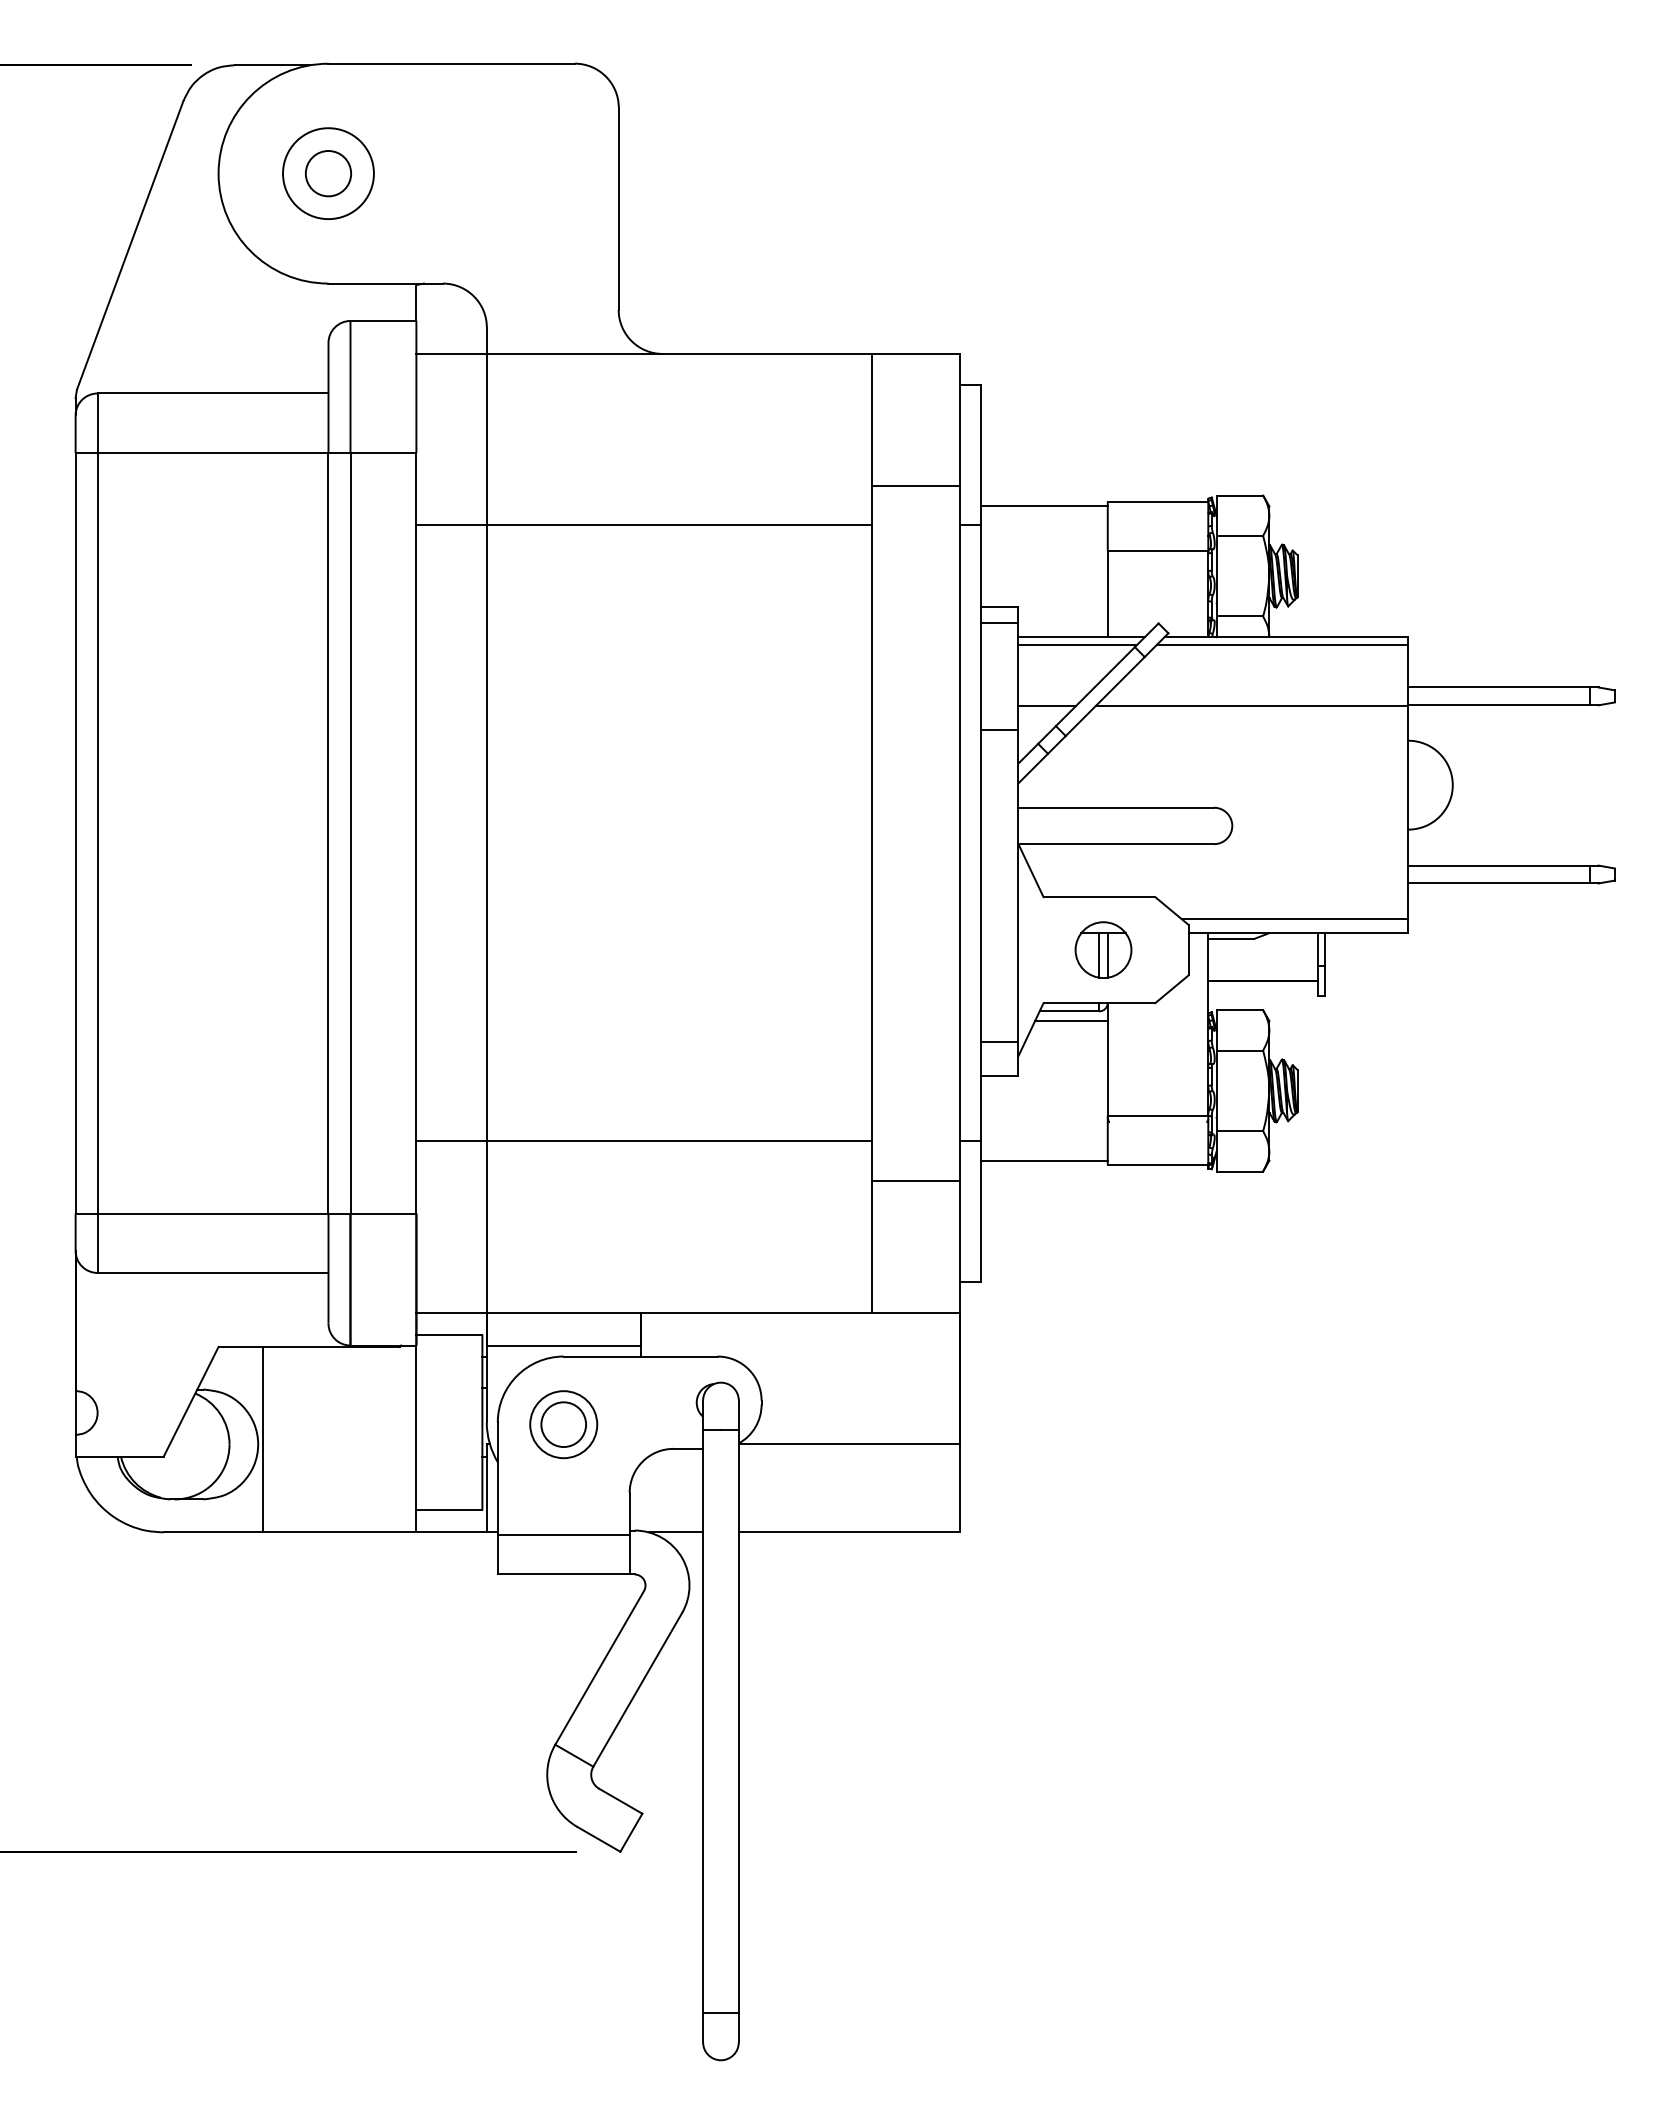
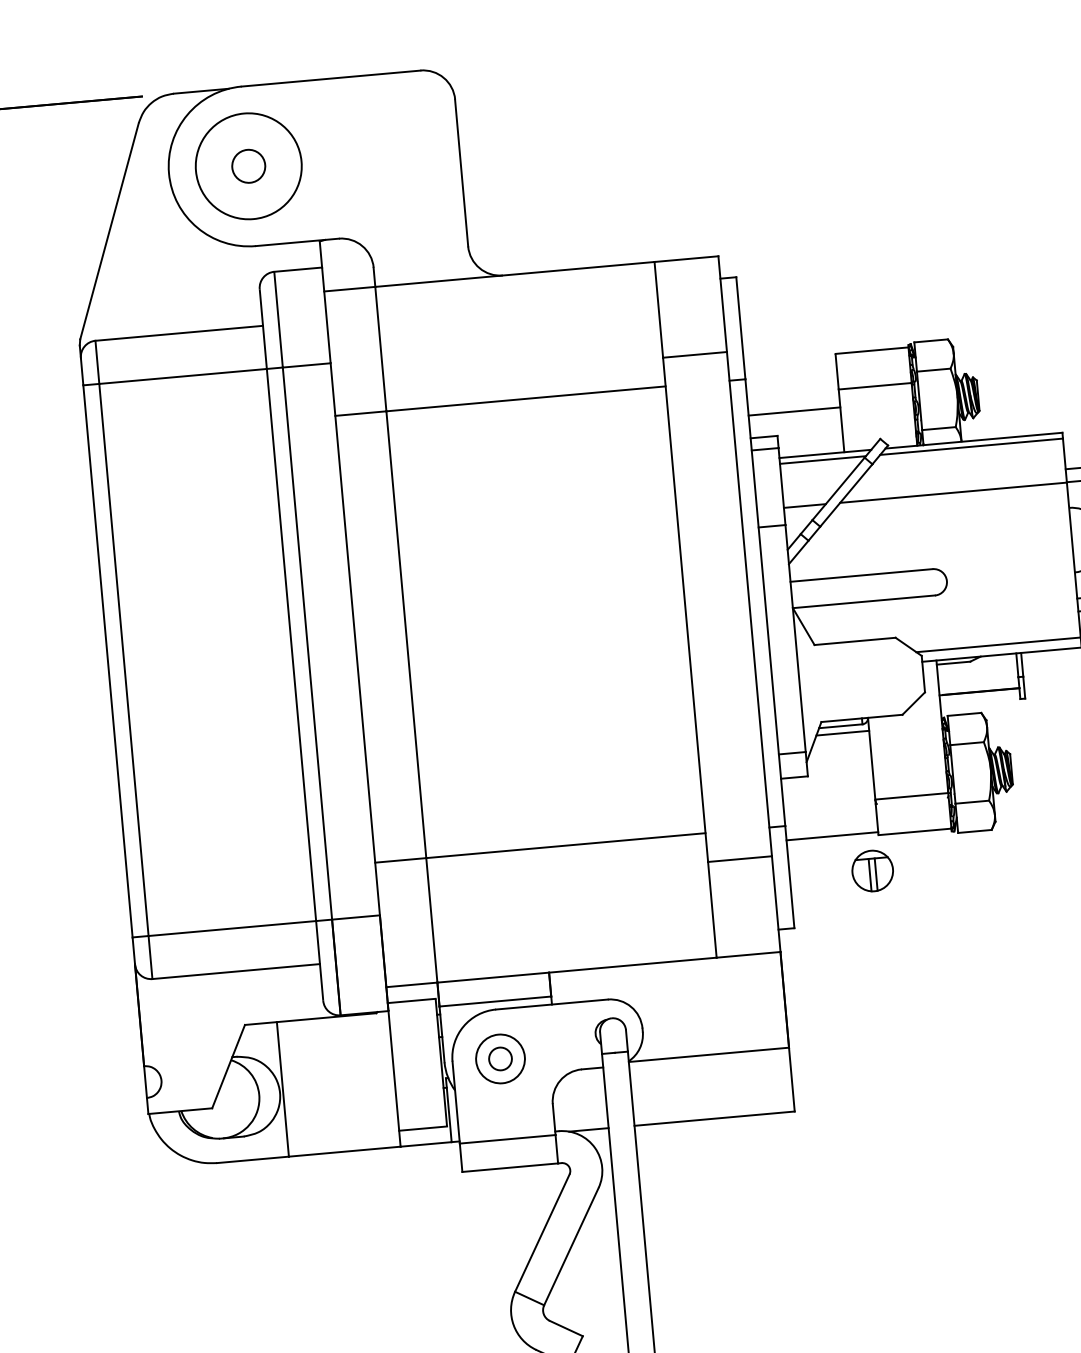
circle: (328, 173) -> (248, 166), size x1.6
line: (1044, 506) -> (794, 411), moved
part: (1103, 949) -> (872, 870), moved
circle: (563, 1424) -> (500, 1058), size x0.7

